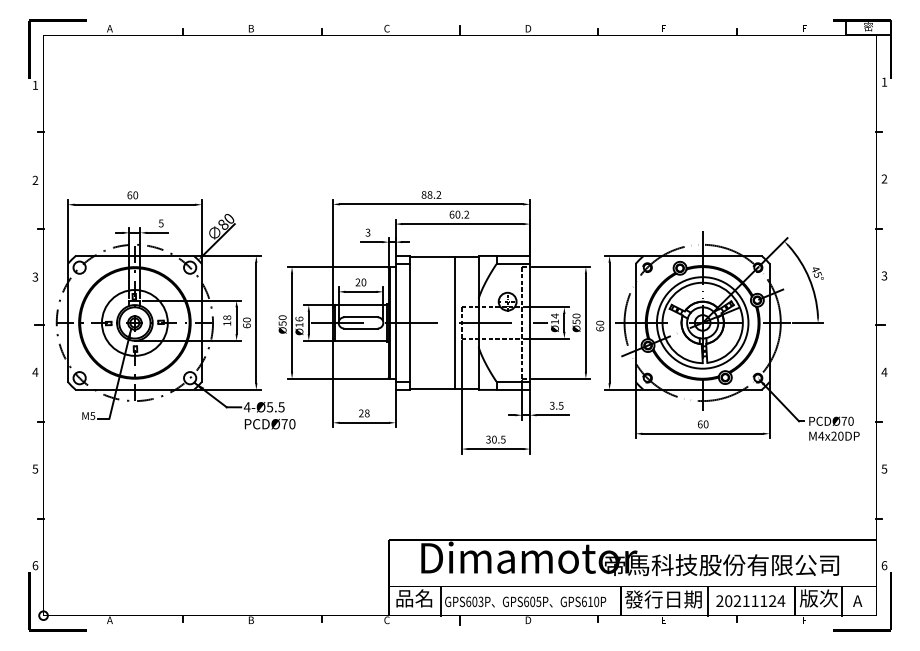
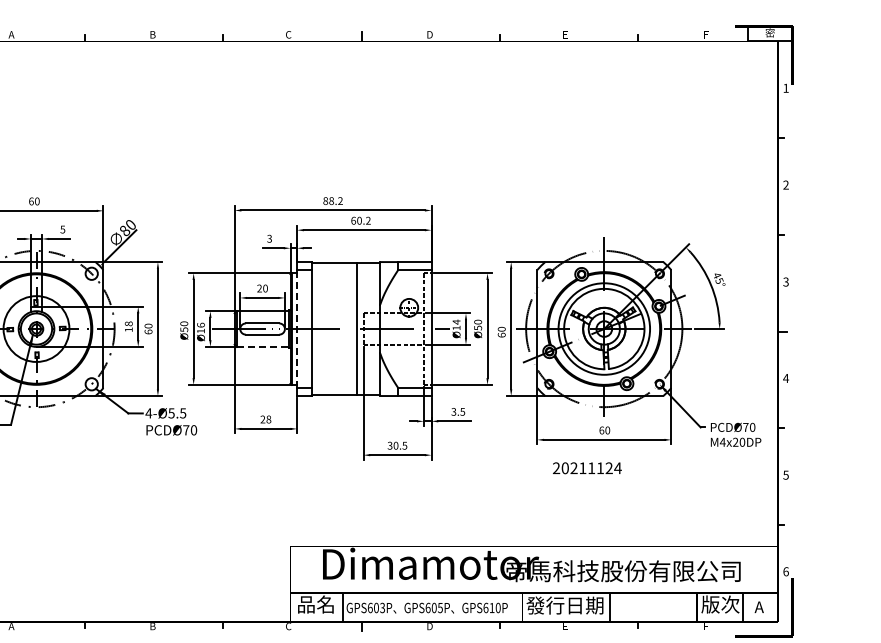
line: (395, 322) -> (297, 328), solid -> dashed
line: (361, 340) -> (263, 346), solid -> dashed
text: (750, 601) -> (587, 468), moved

